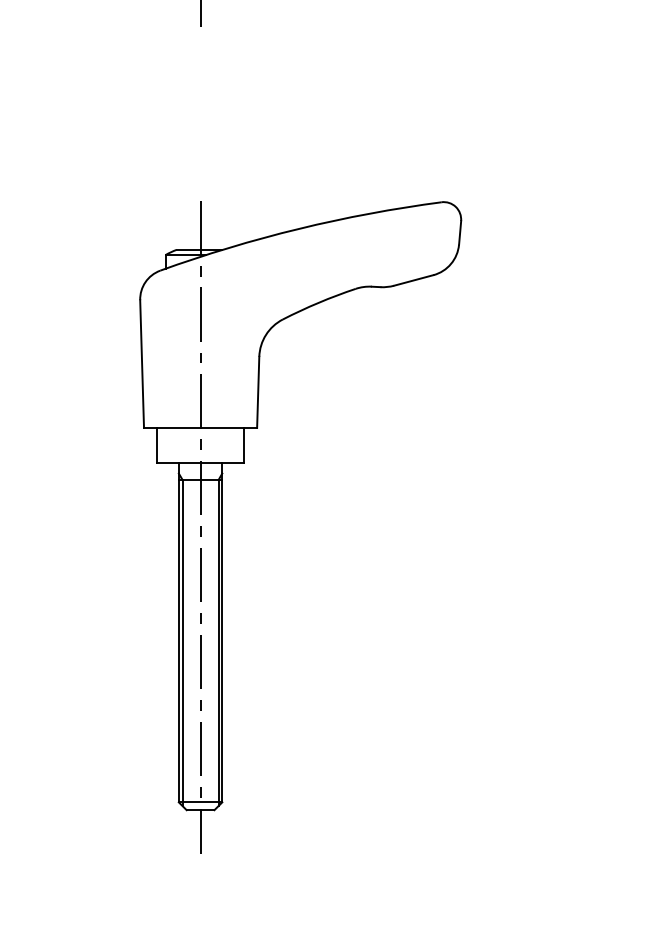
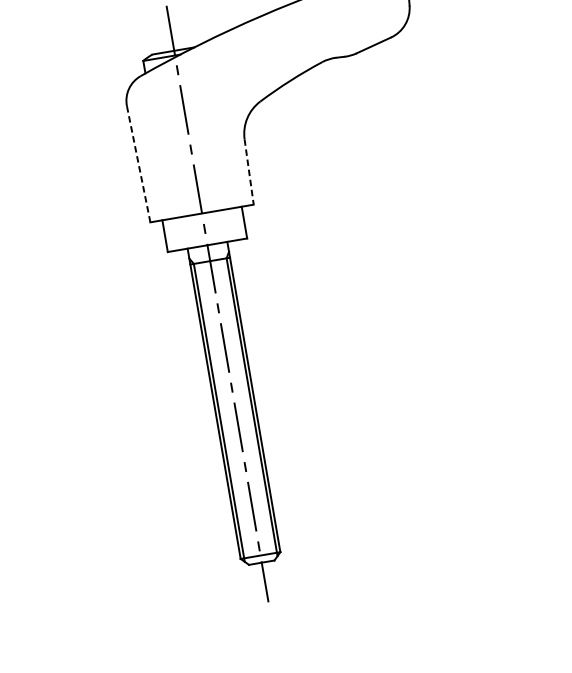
line: (142, 364) -> (139, 164), solid -> dashed
line: (258, 392) -> (249, 172), solid -> dashed

